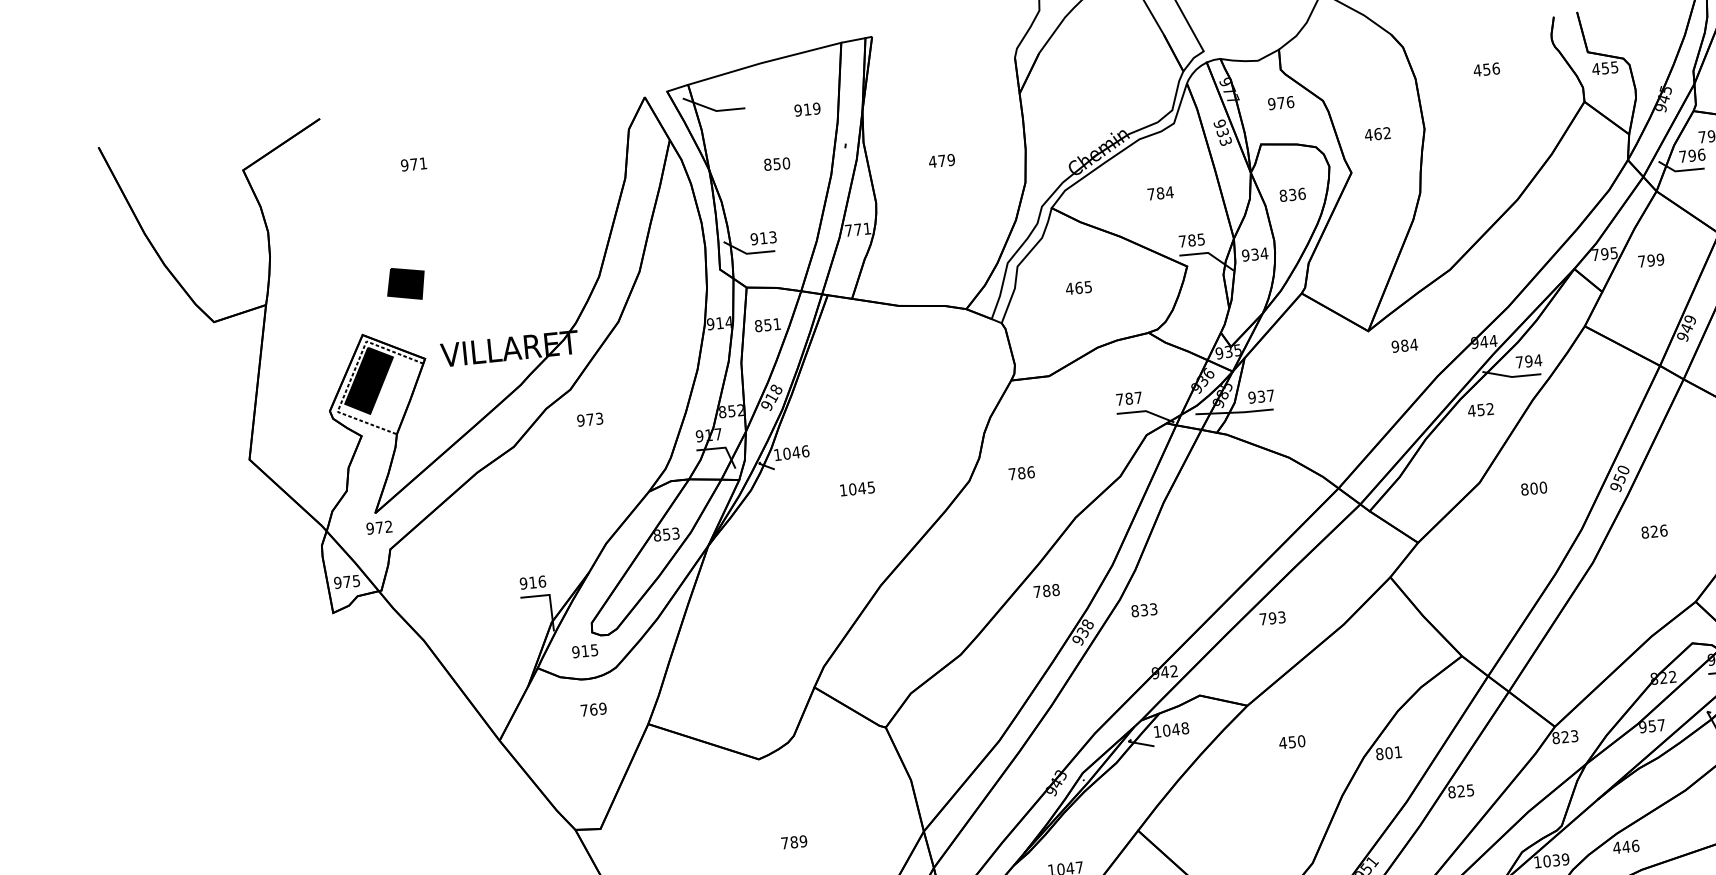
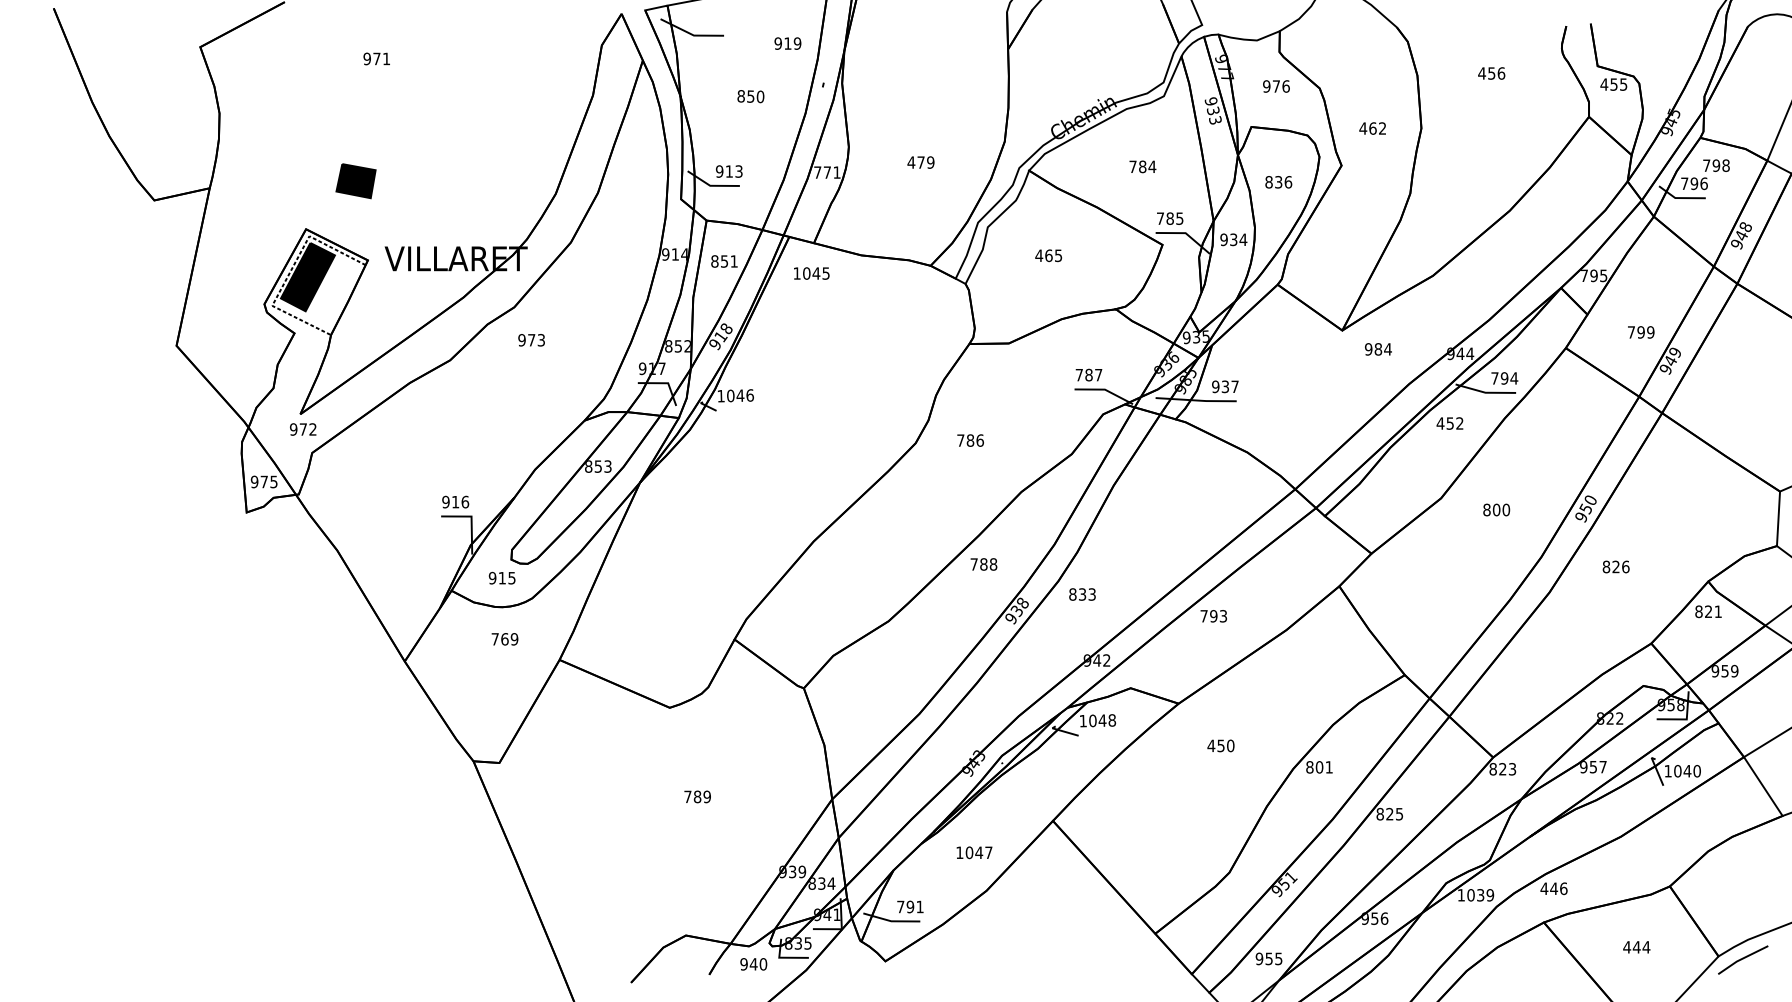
text: (941, 160) -> (920, 162), moved
text: (1651, 260) -> (1641, 332), moved
text: (857, 488) -> (811, 273), moved

